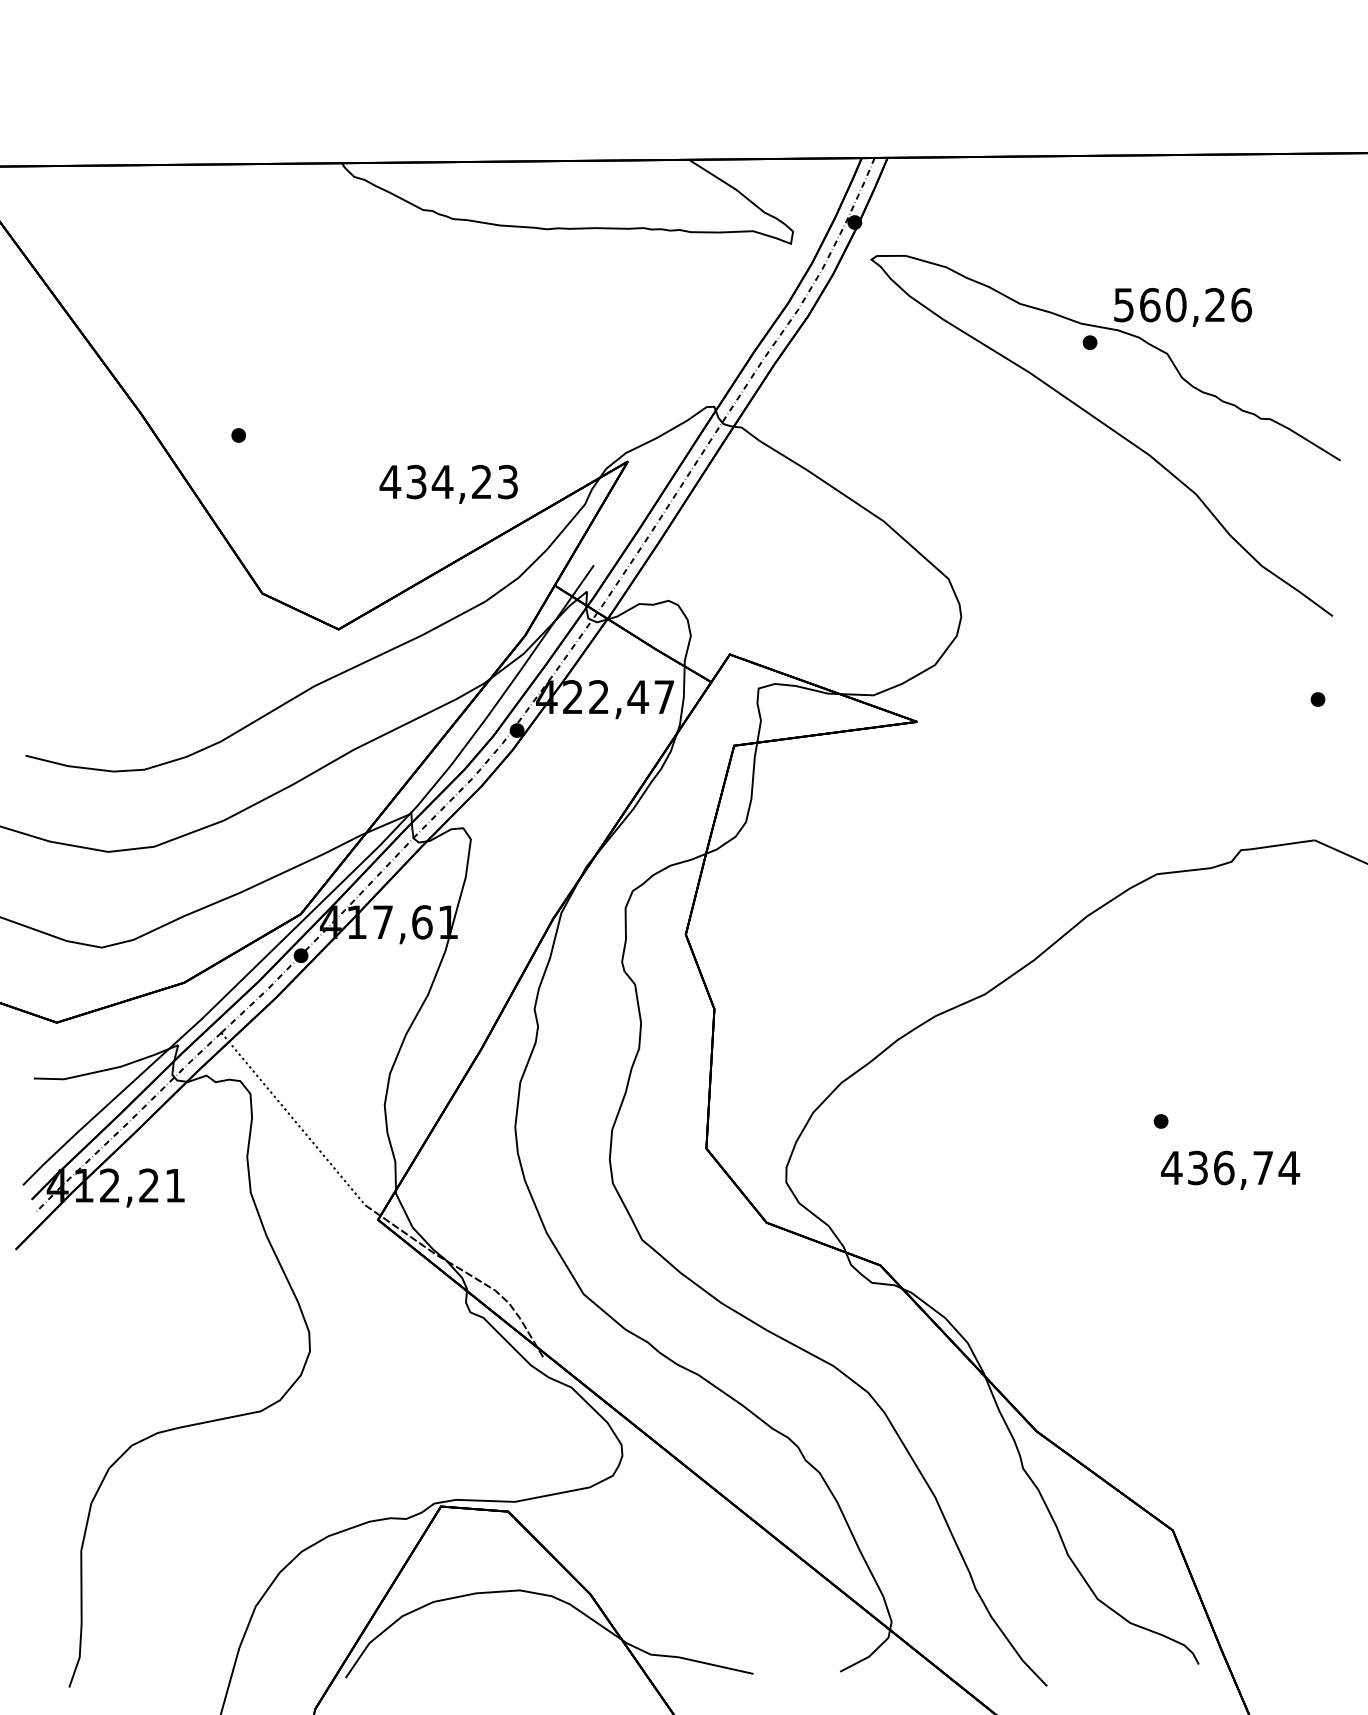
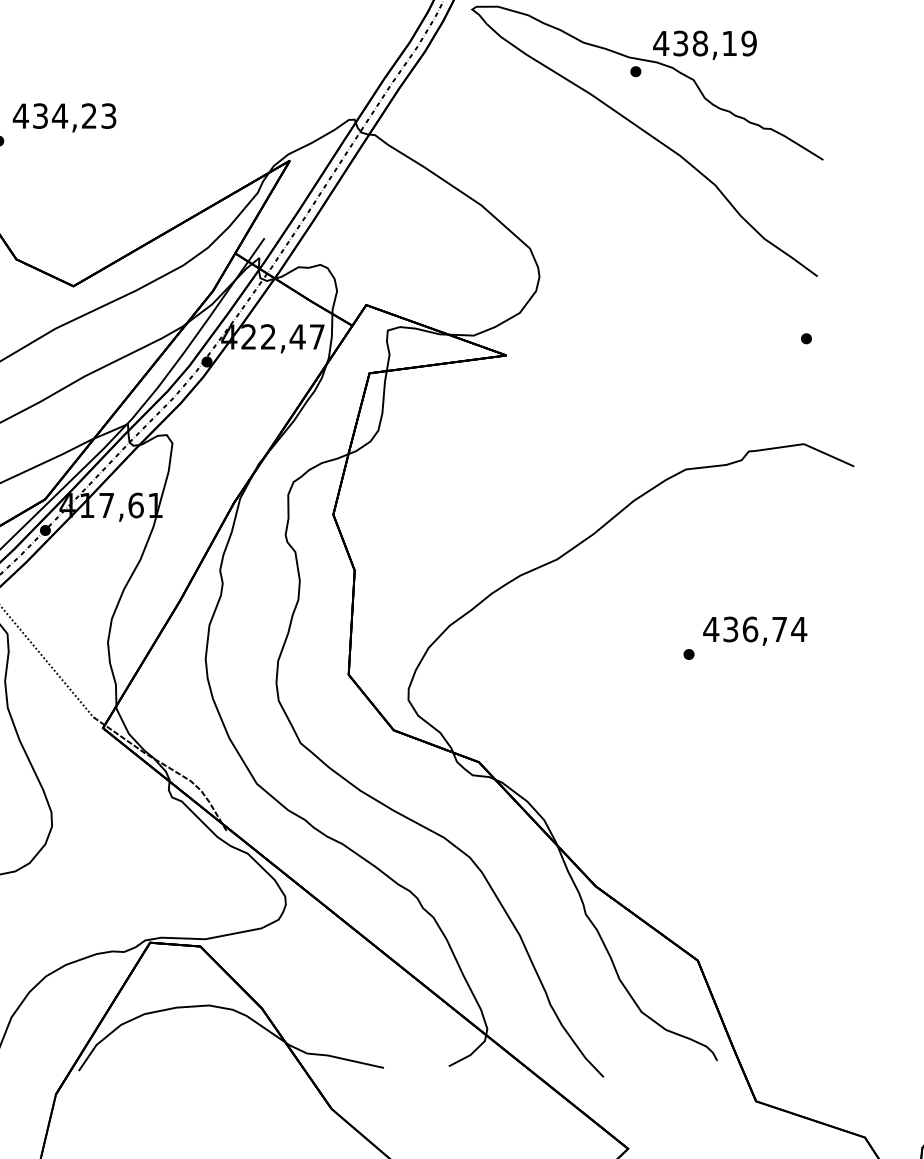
text: (1182, 304) -> (705, 43), 560,26 -> 438,19
text: (448, 483) -> (64, 117), moved
text: (1230, 1169) -> (755, 630), moved

